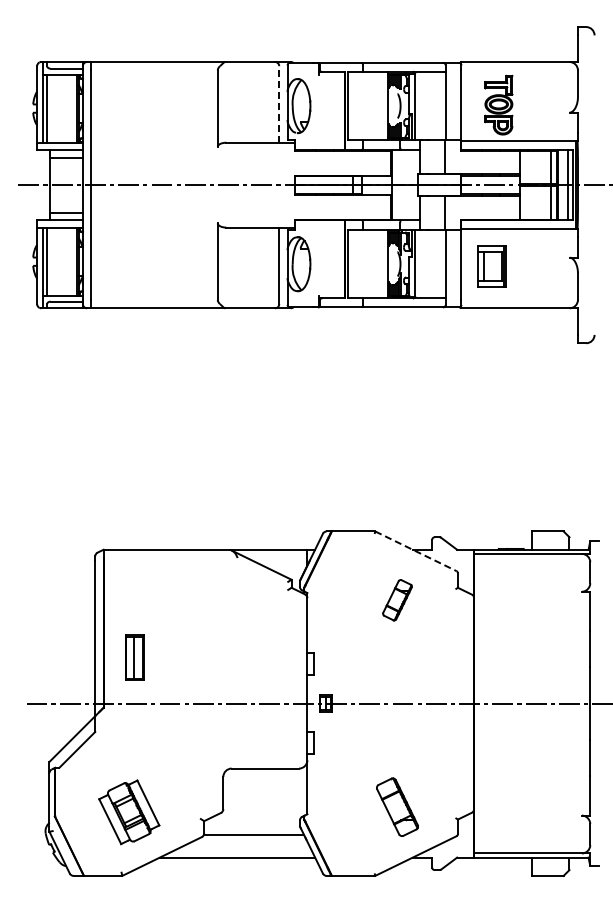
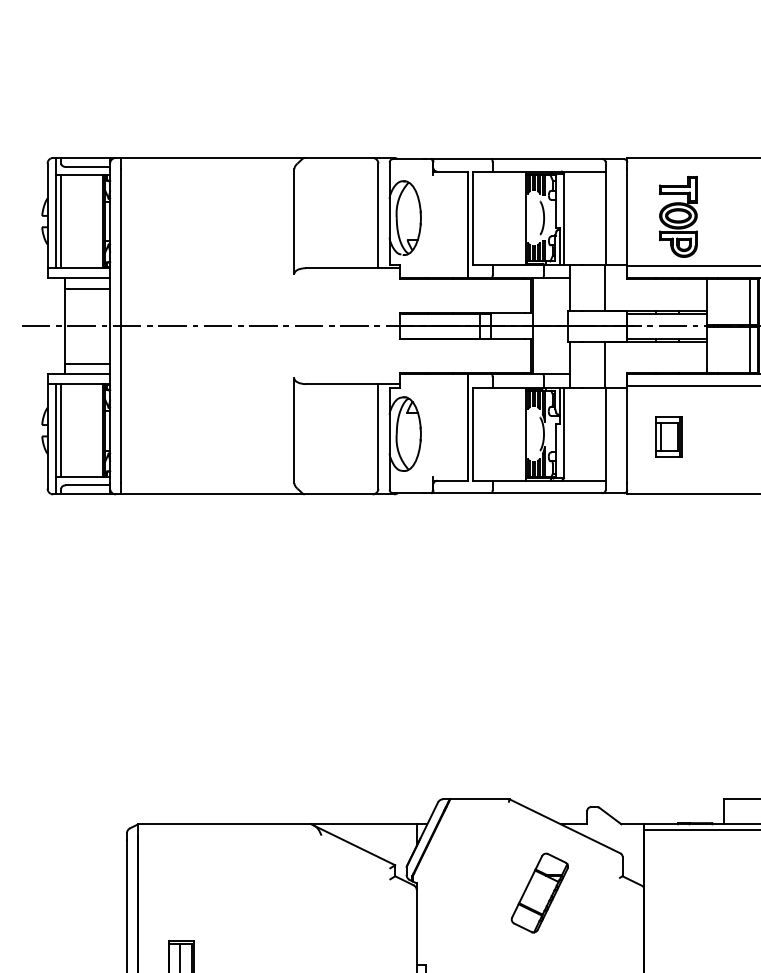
line: (279, 103) -> (378, 214), dashed -> solid
part: (491, 266) -> (668, 437), size x0.71
line: (416, 551) -> (565, 826), dashed -> solid
part: (397, 600) -> (539, 893), size x1.43

